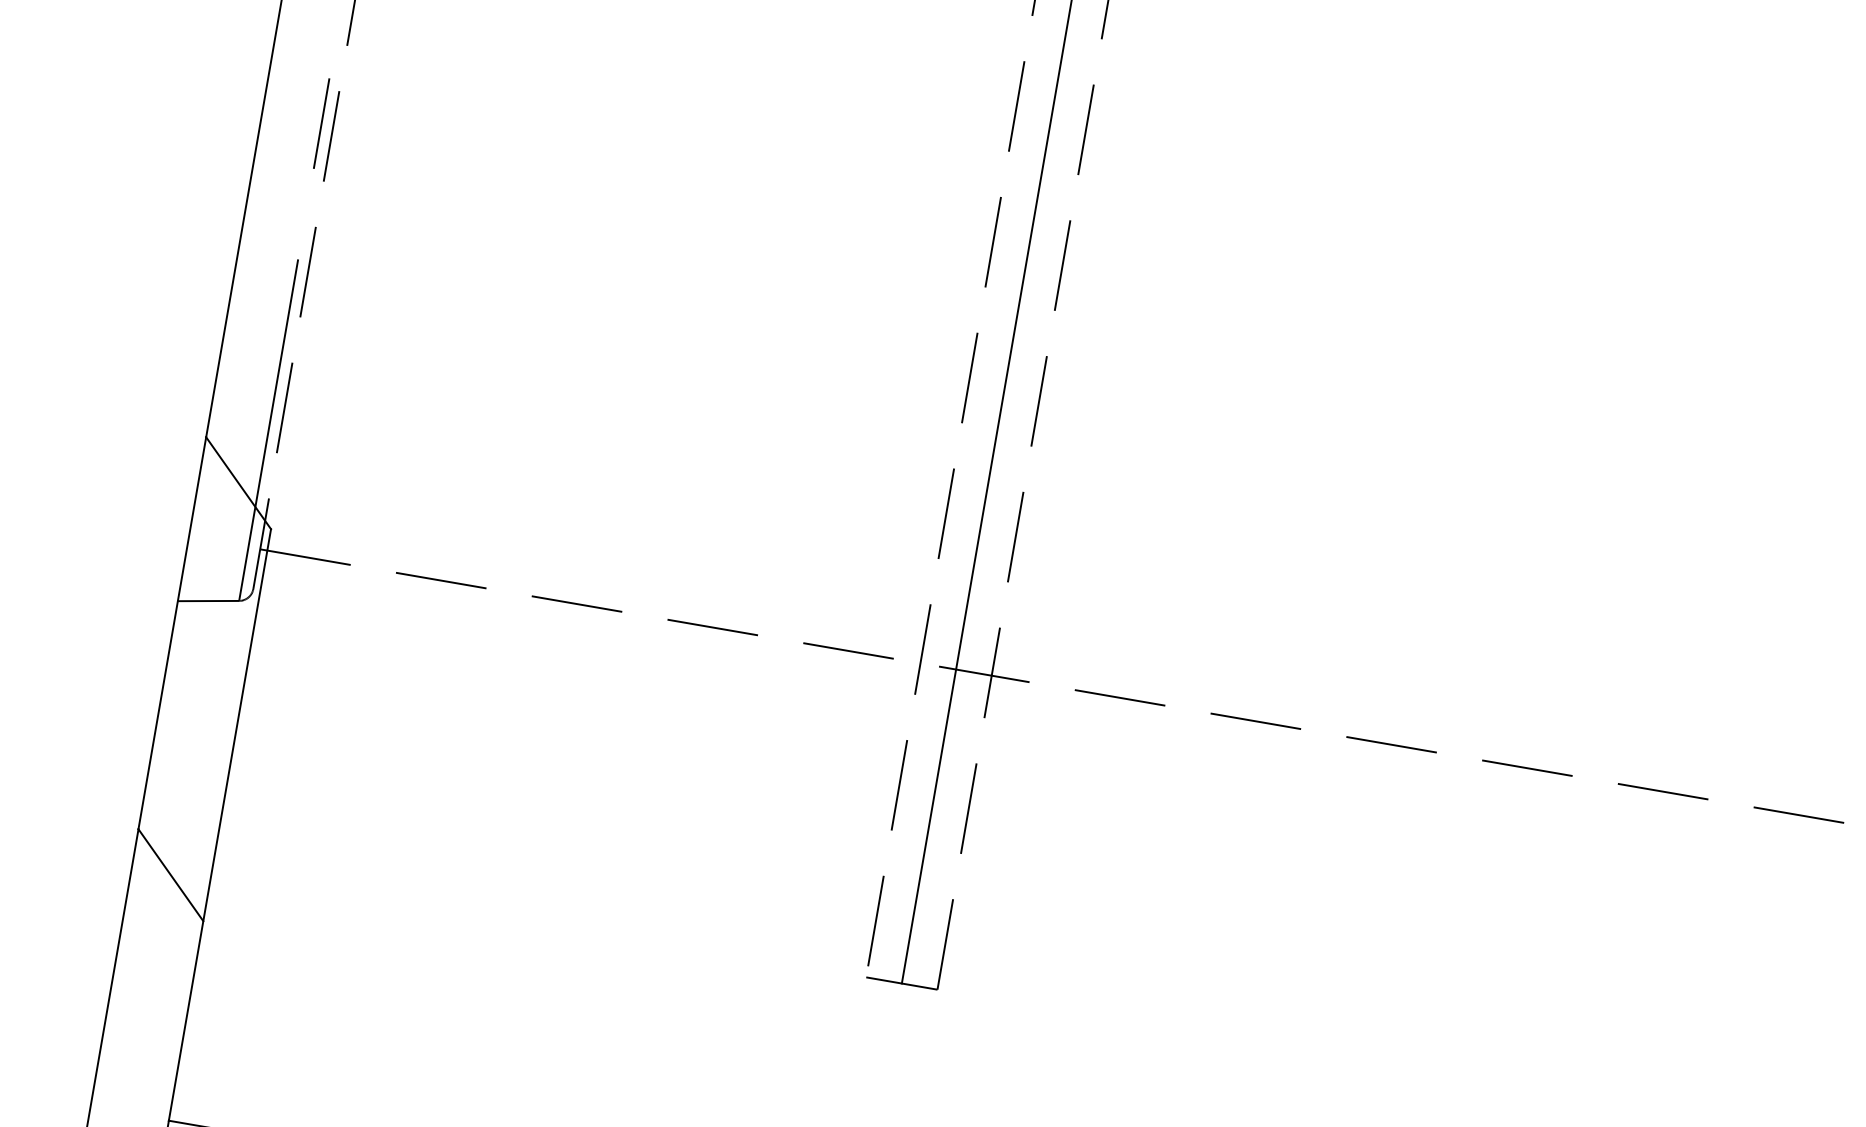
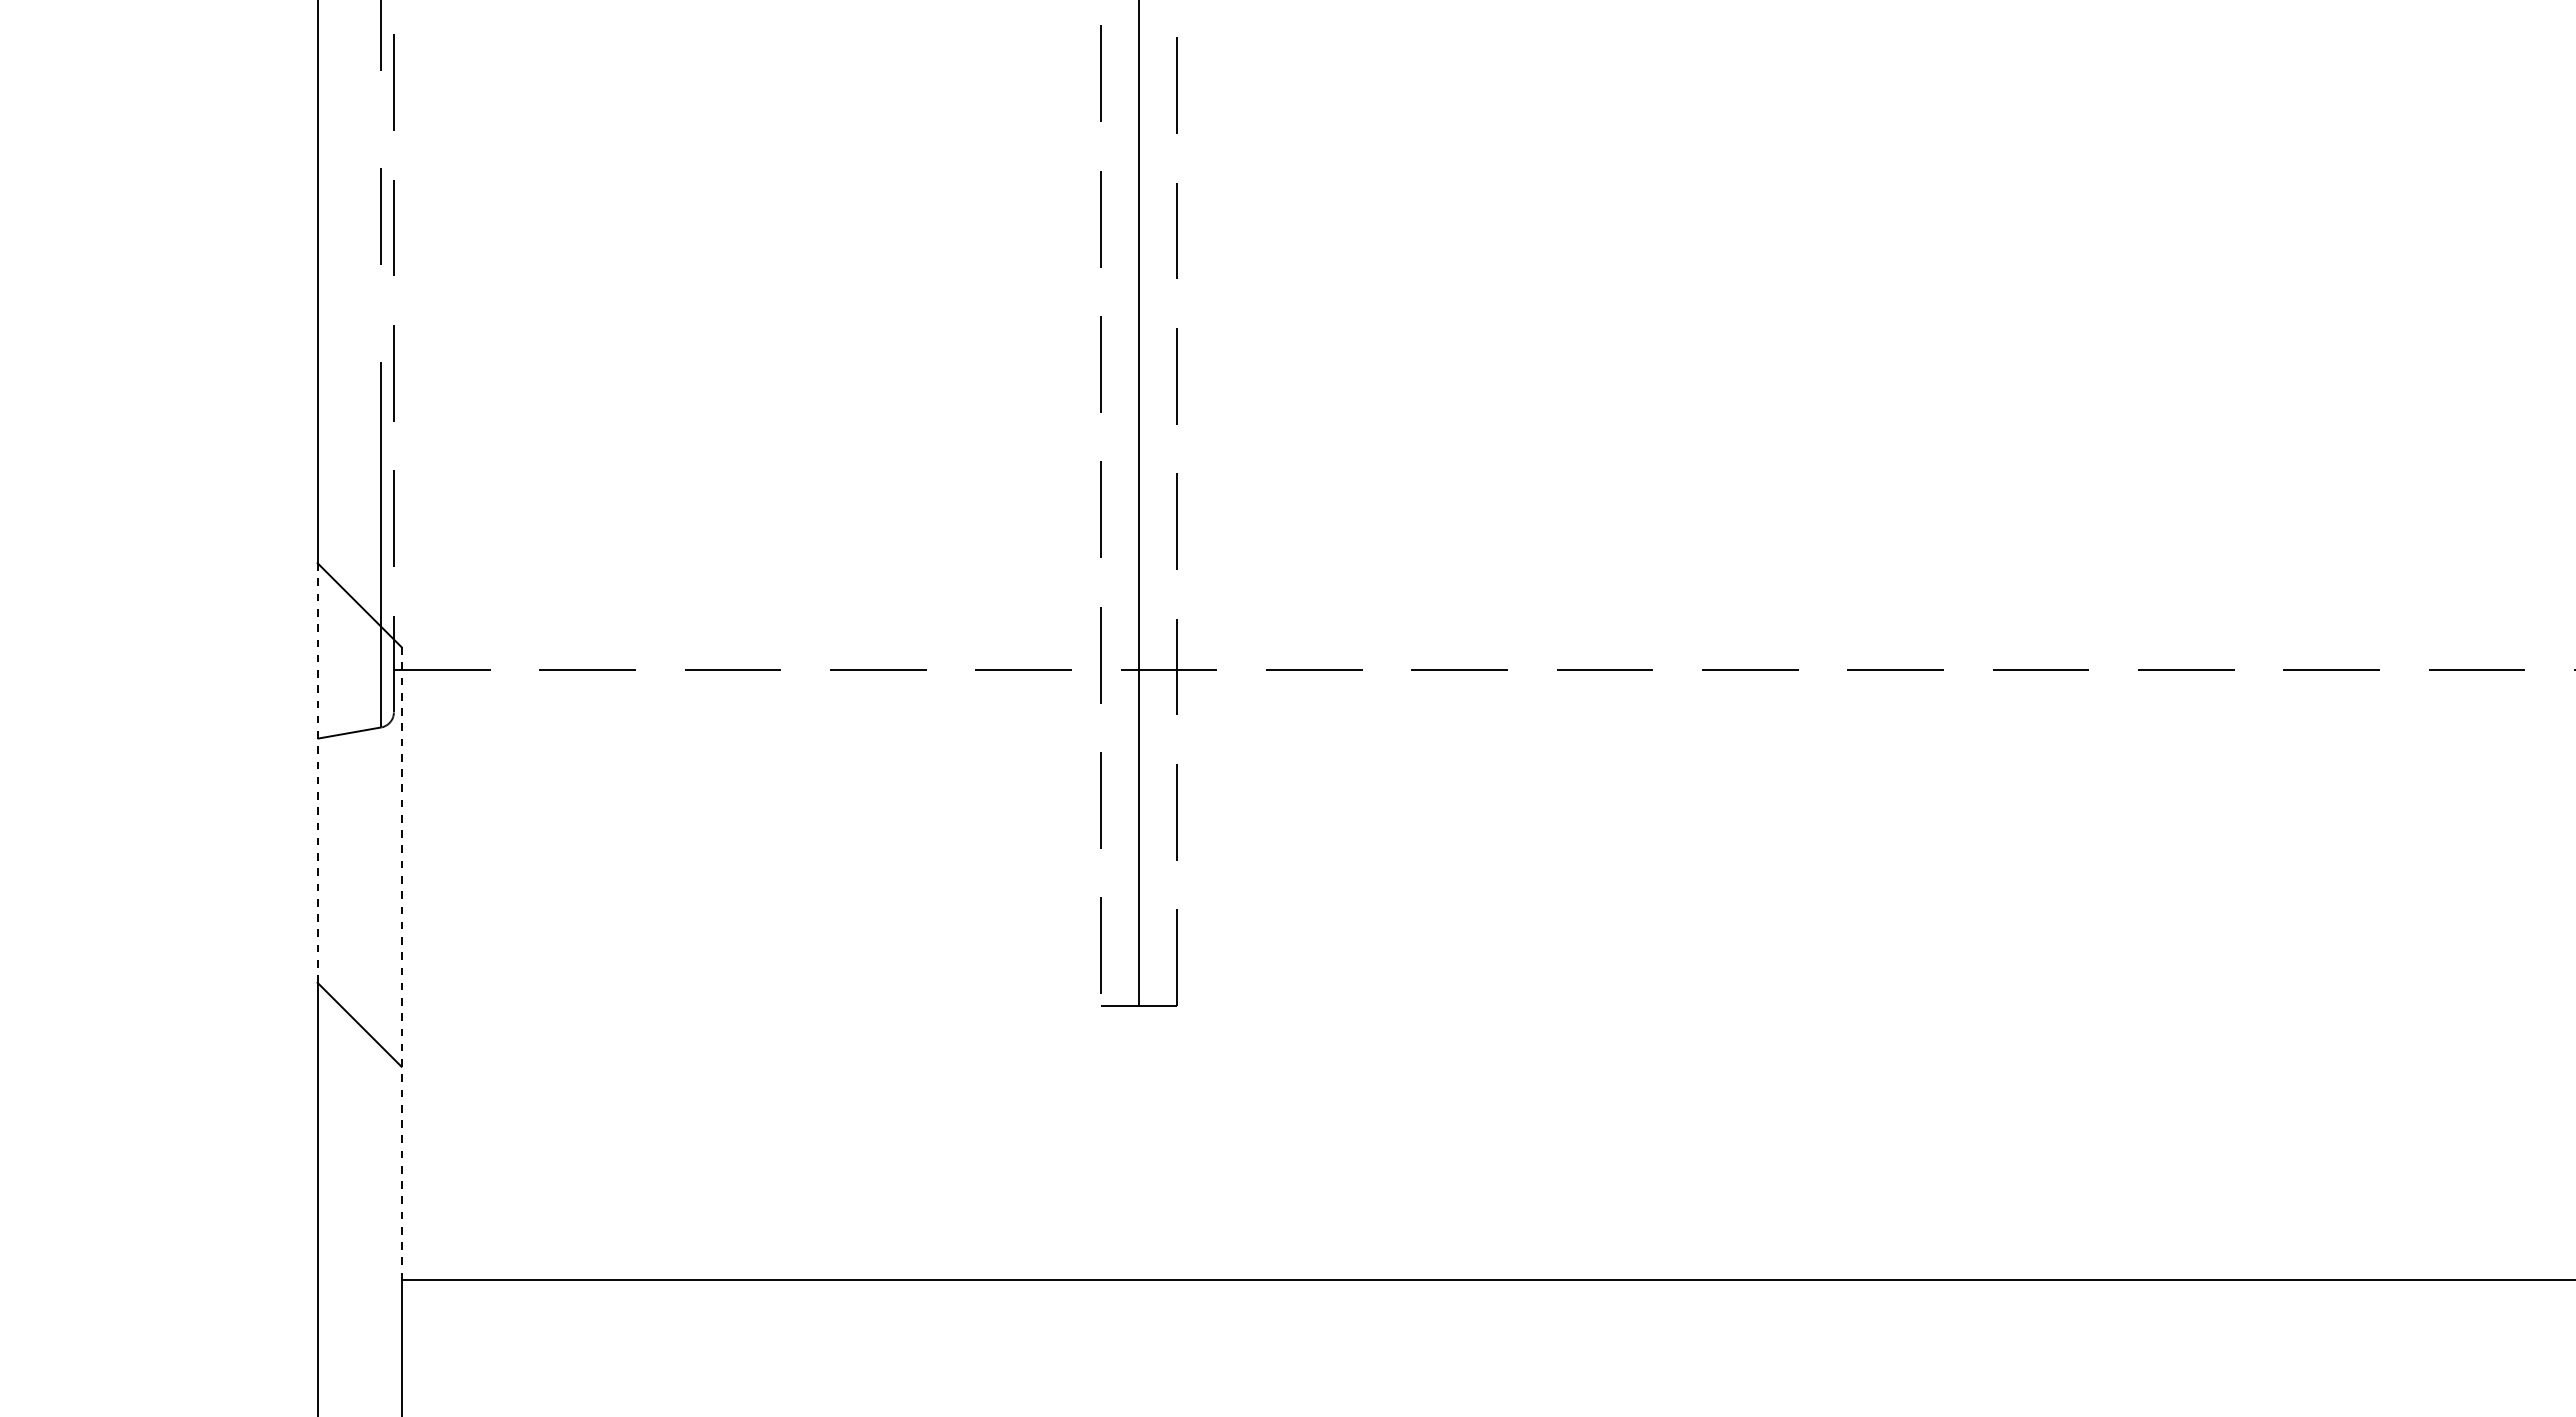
line: (172, 633) -> (317, 773), solid -> dashed
line: (219, 824) -> (401, 963), solid -> dashed

